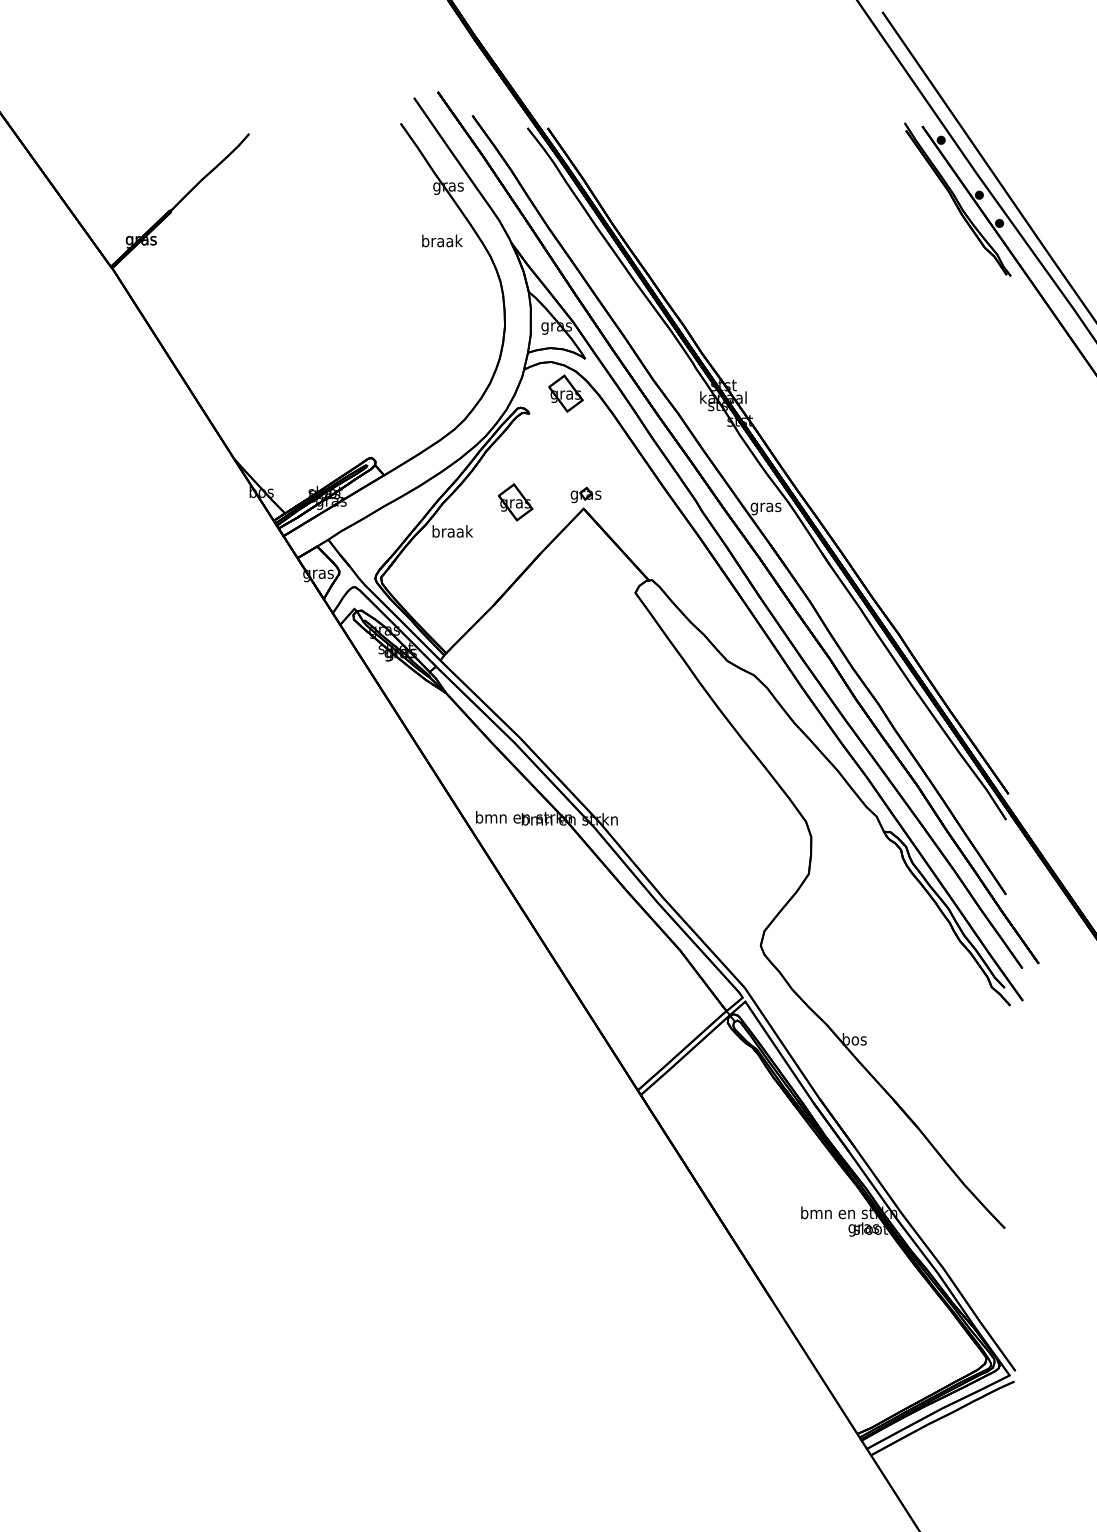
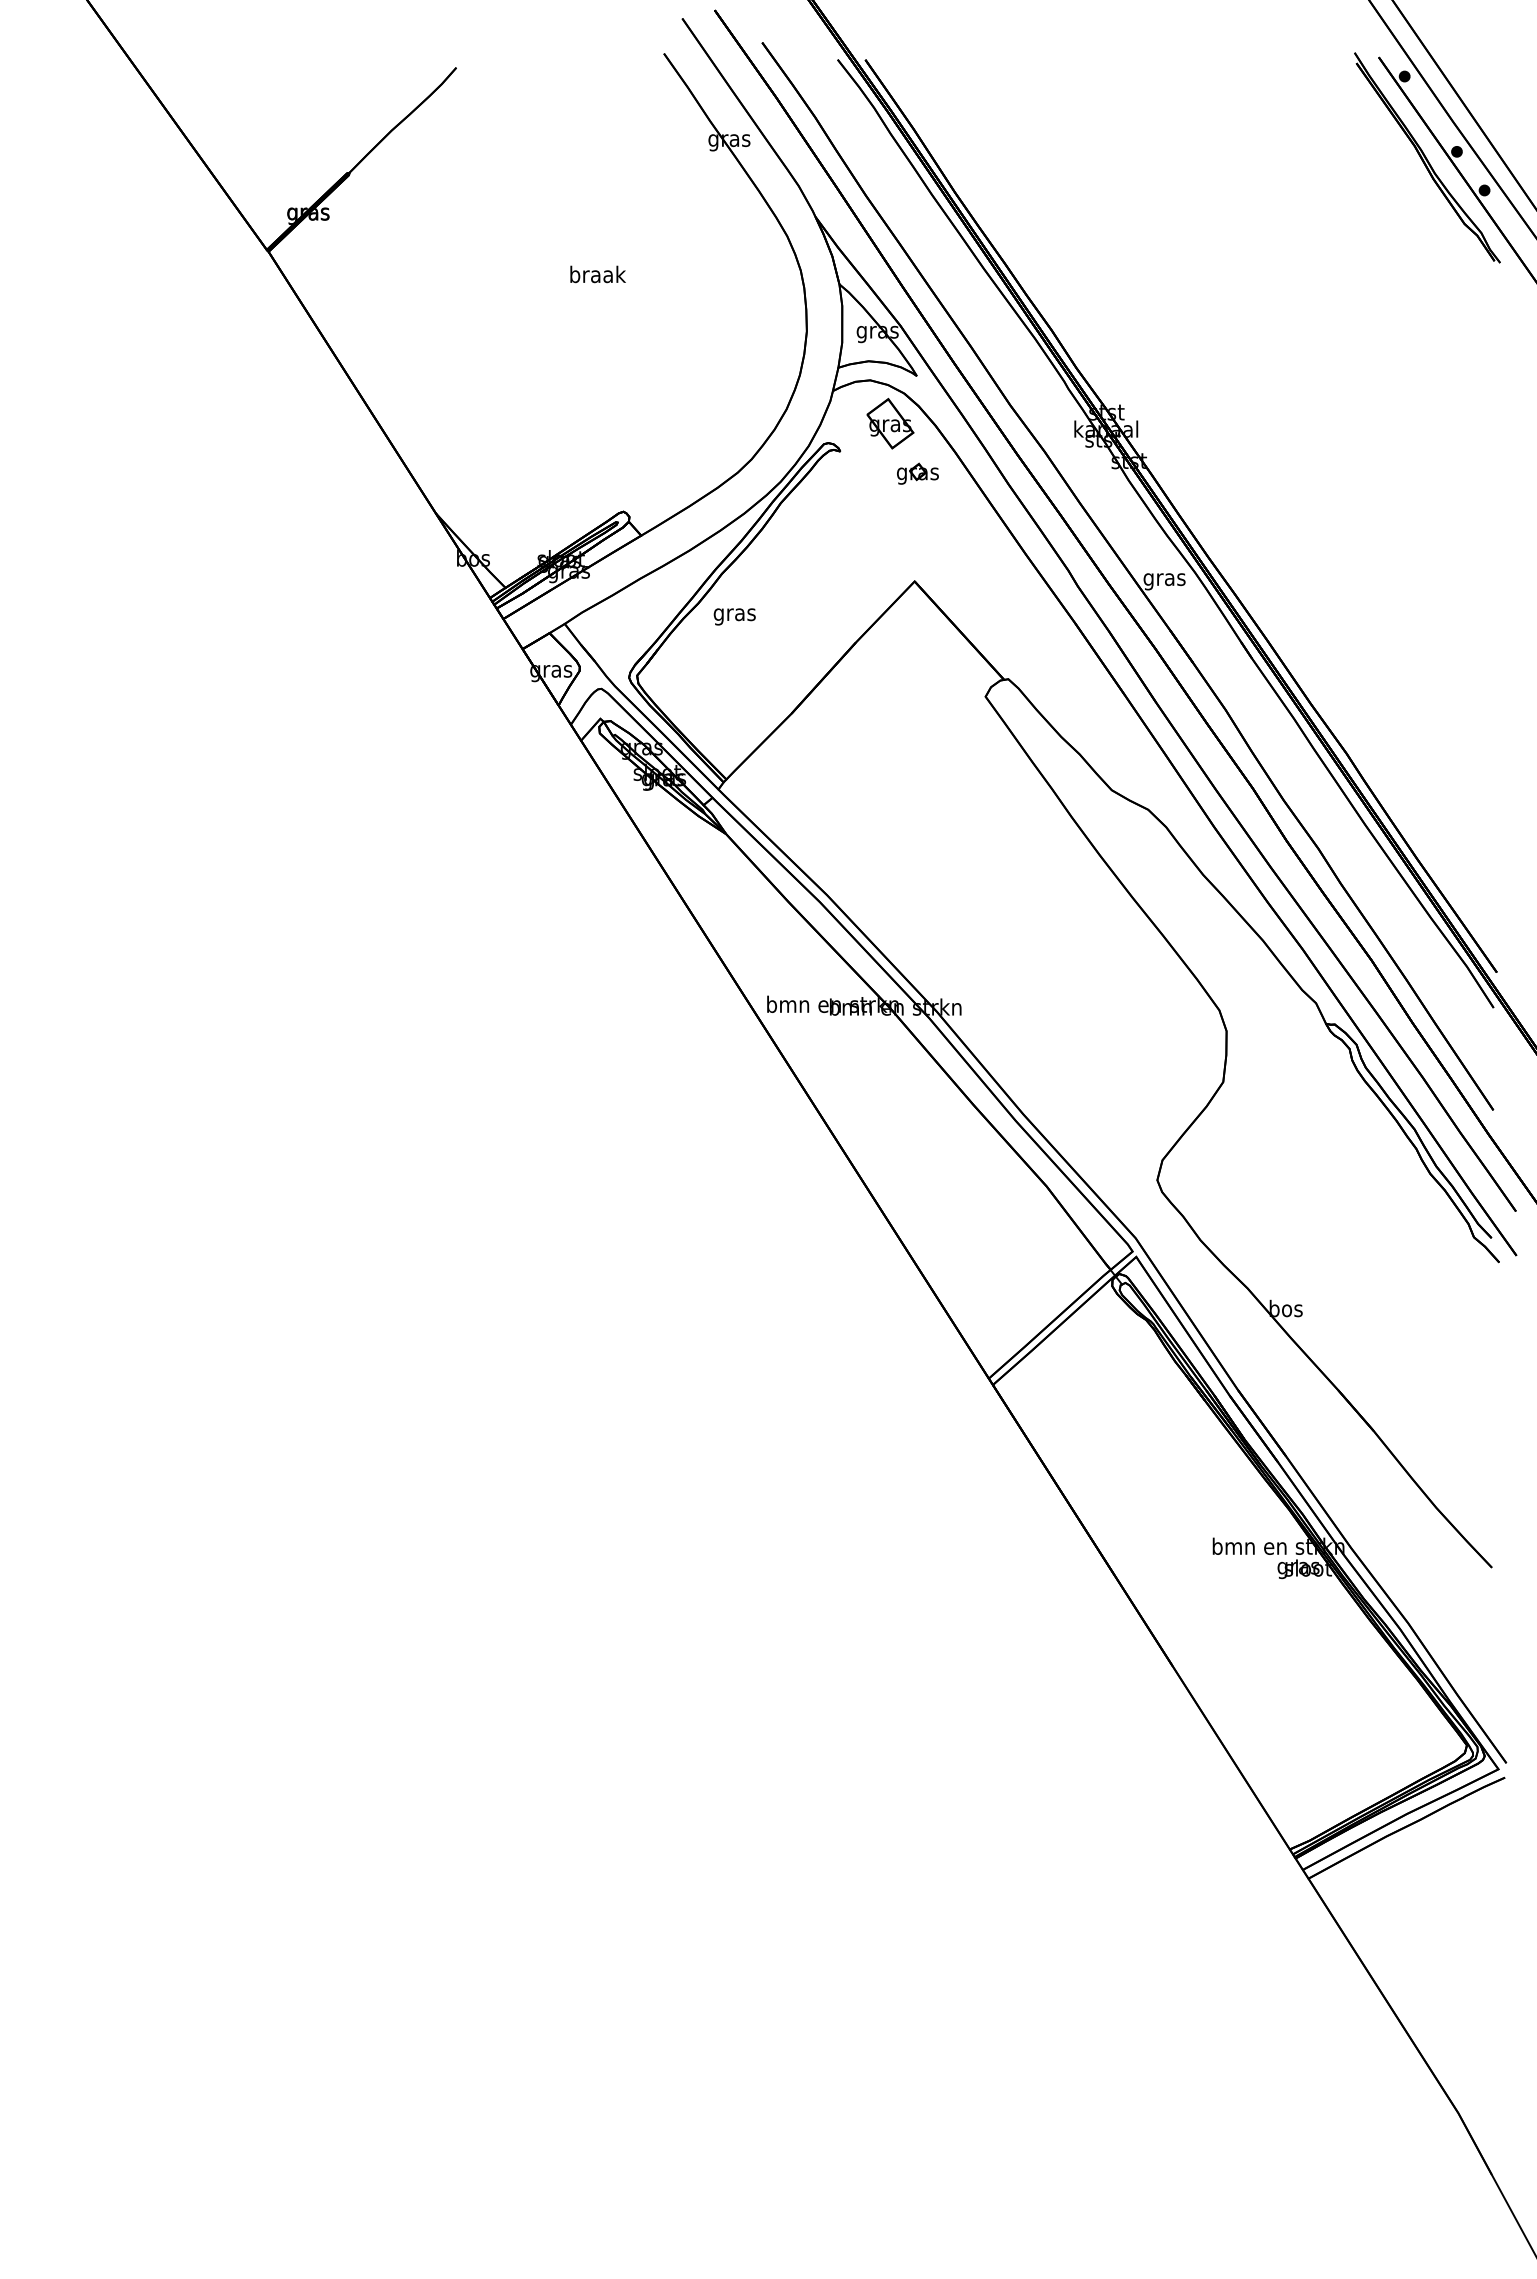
text: (441, 240) -> (597, 274), moved
part: (585, 494) -> (917, 473), moved
part: (515, 502) -> (821, 572), removed
text: (452, 532) -> (735, 614), braak -> gras

